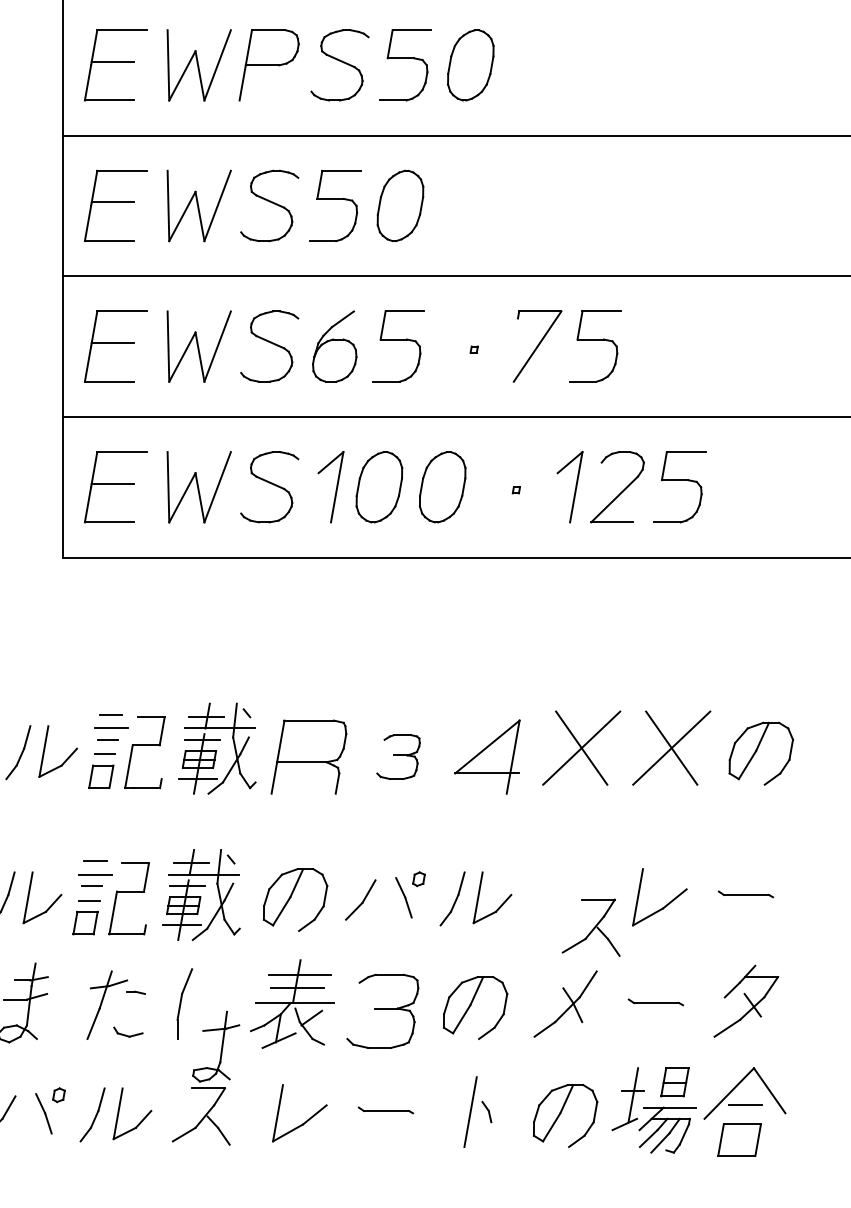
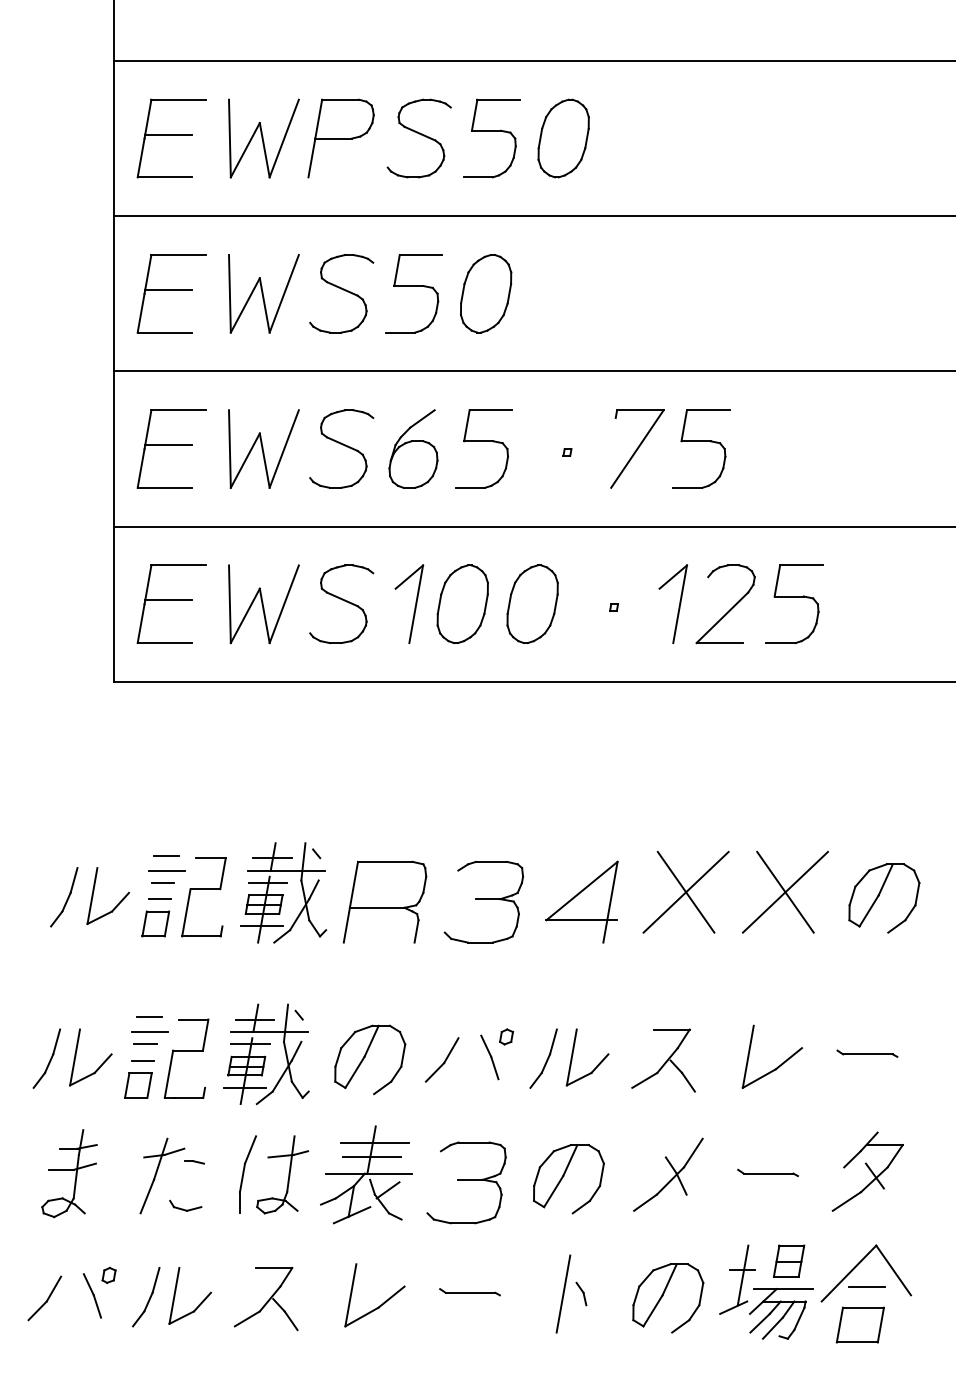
part: (398, 756) -> (483, 901), size x1.67
part: (591, 927) -> (663, 1060), moved
part: (216, 1046) -> (282, 1174), moved

